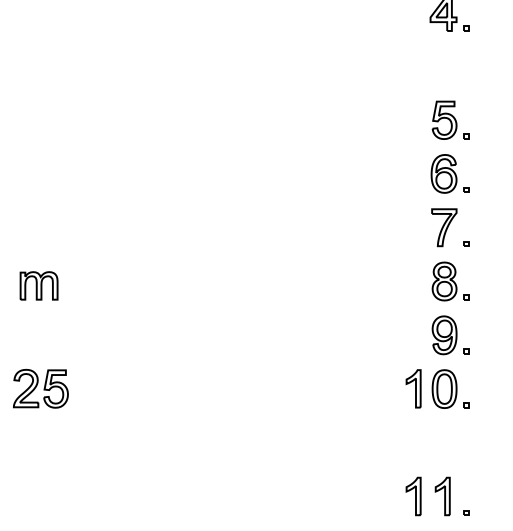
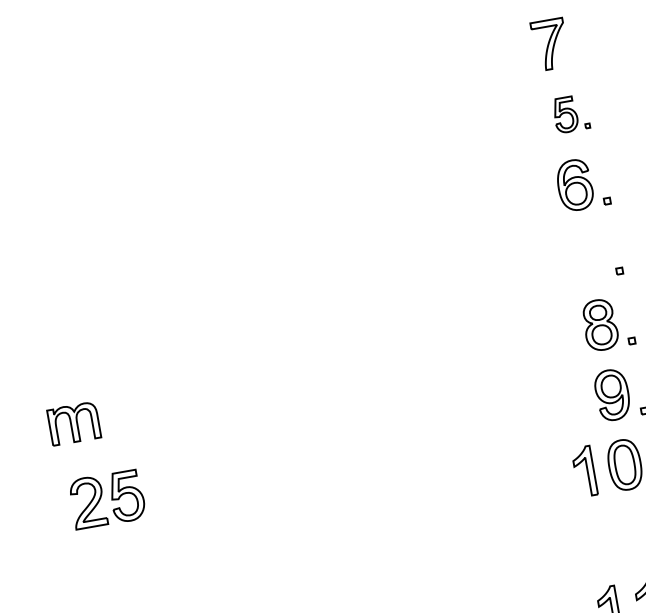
part: (450, 119) -> (570, 113), size x0.7
part: (444, 227) -> (550, 44), moved
part: (40, 388) -> (106, 499), moved

